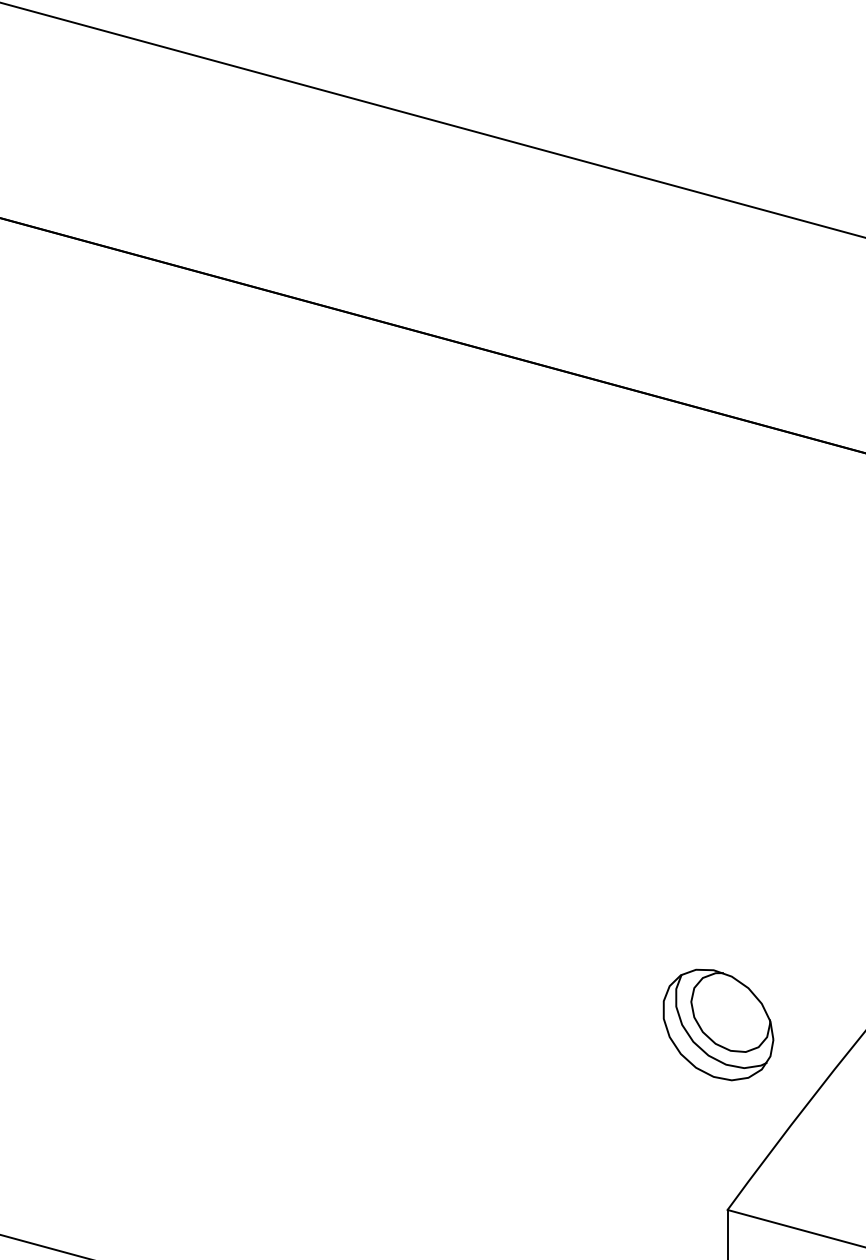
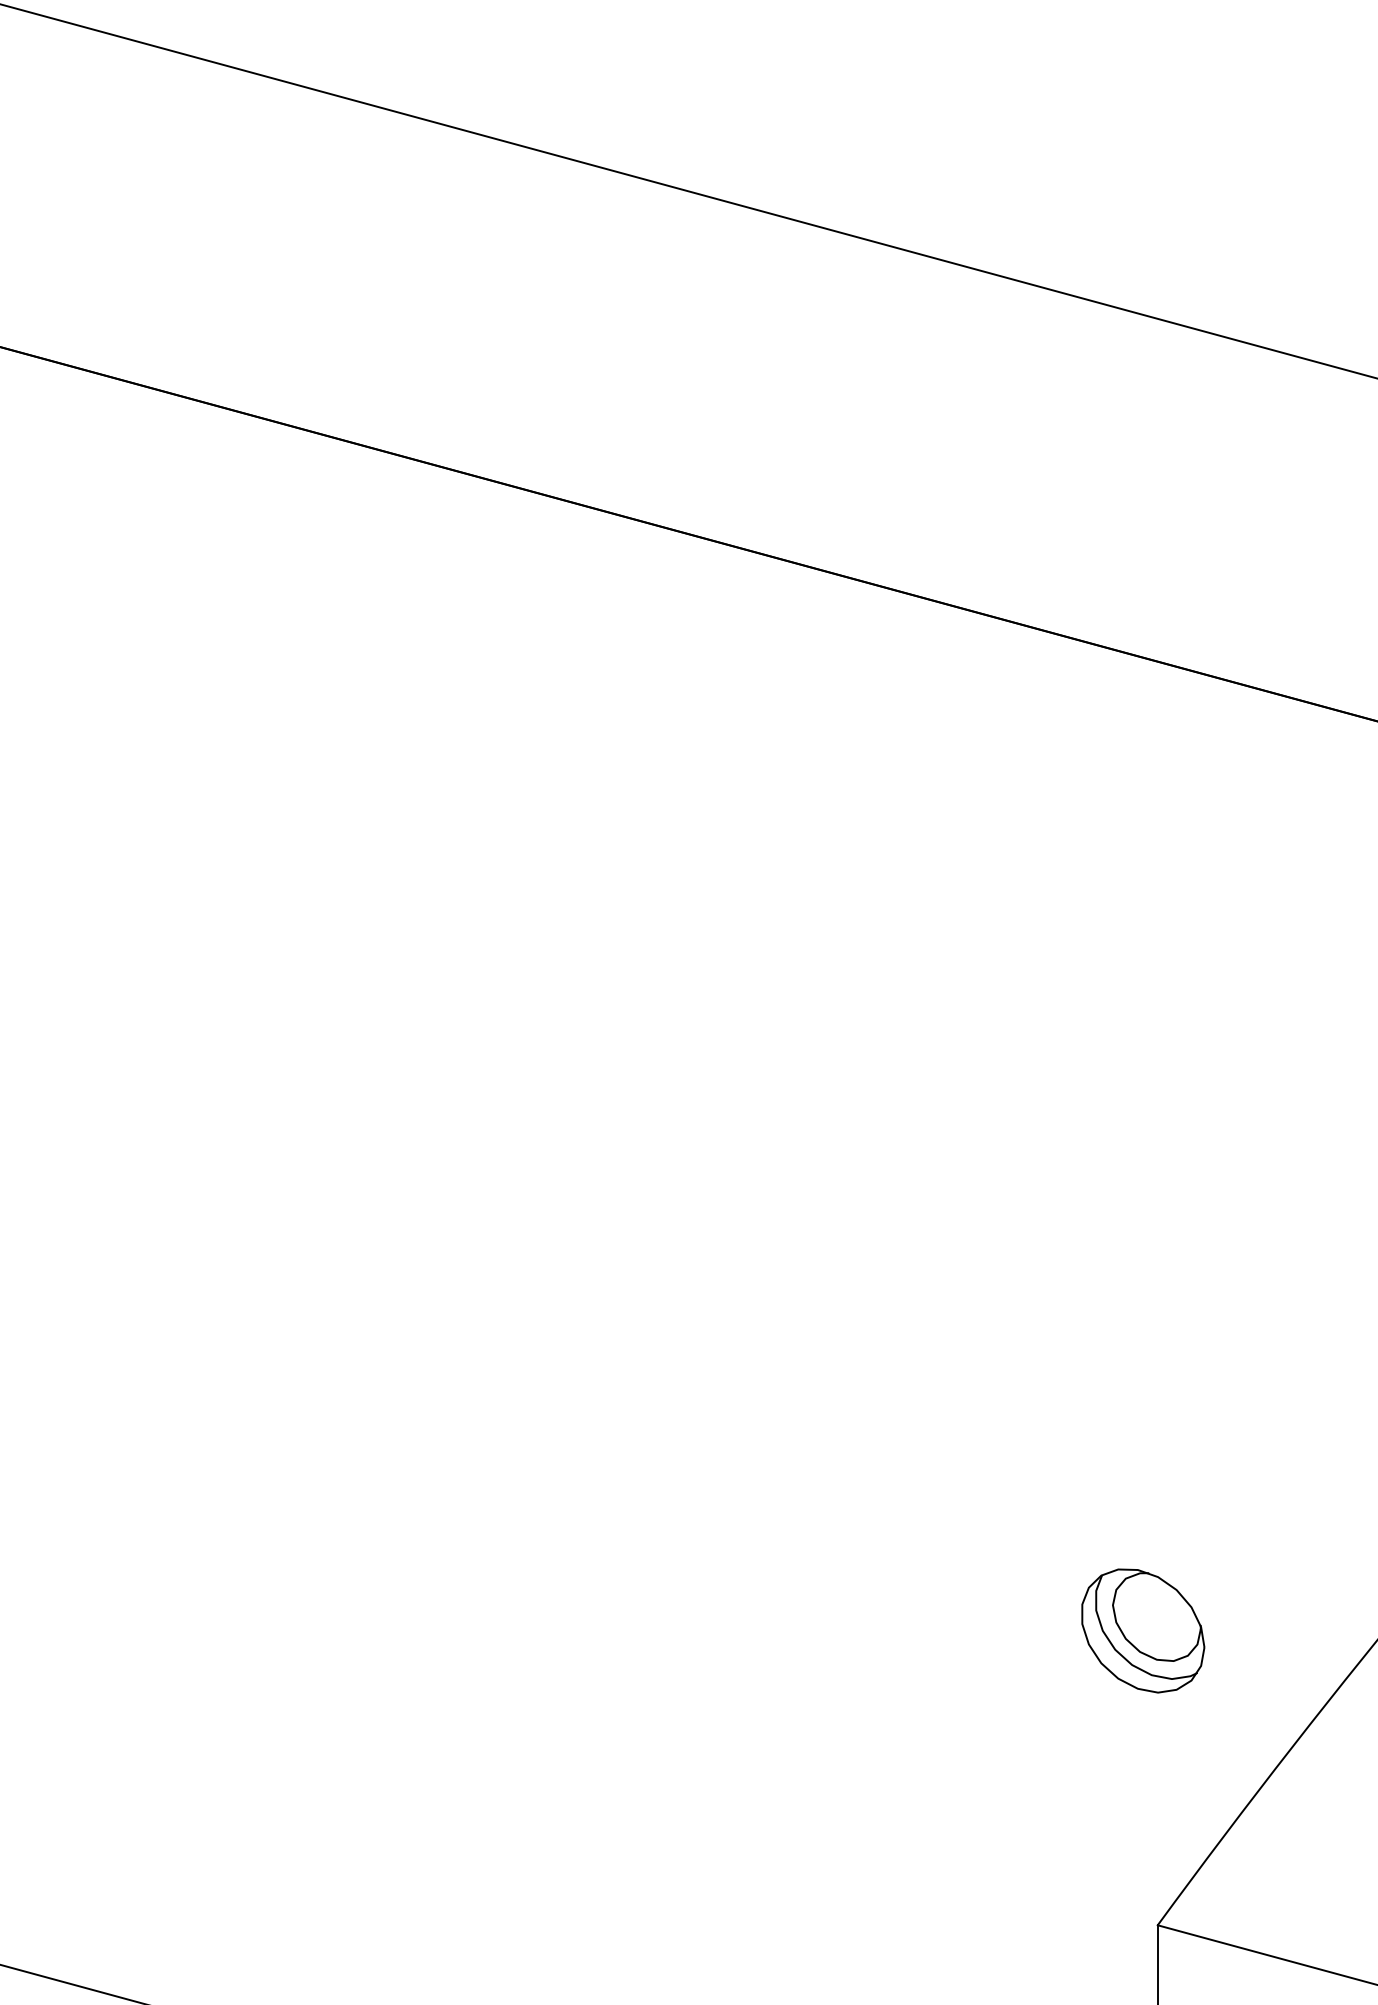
part: (718, 1024) -> (1143, 1630), size x0.7

